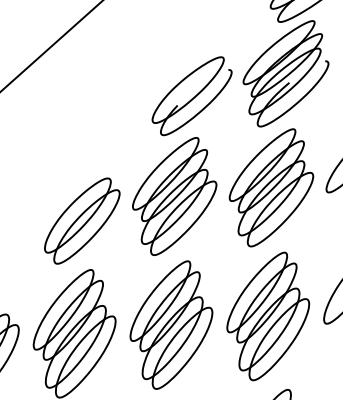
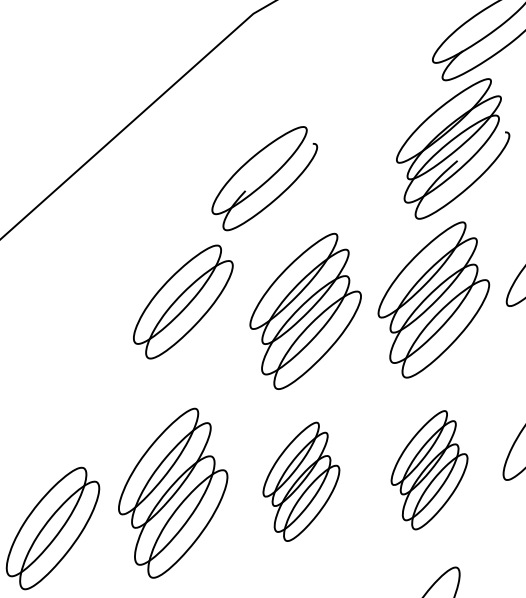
part: (191, 96) -> (264, 178), moved
part: (82, 220) -> (183, 301), moved
part: (268, 315) -> (429, 469), size x0.7
part: (171, 324) -> (301, 481), size x0.7

